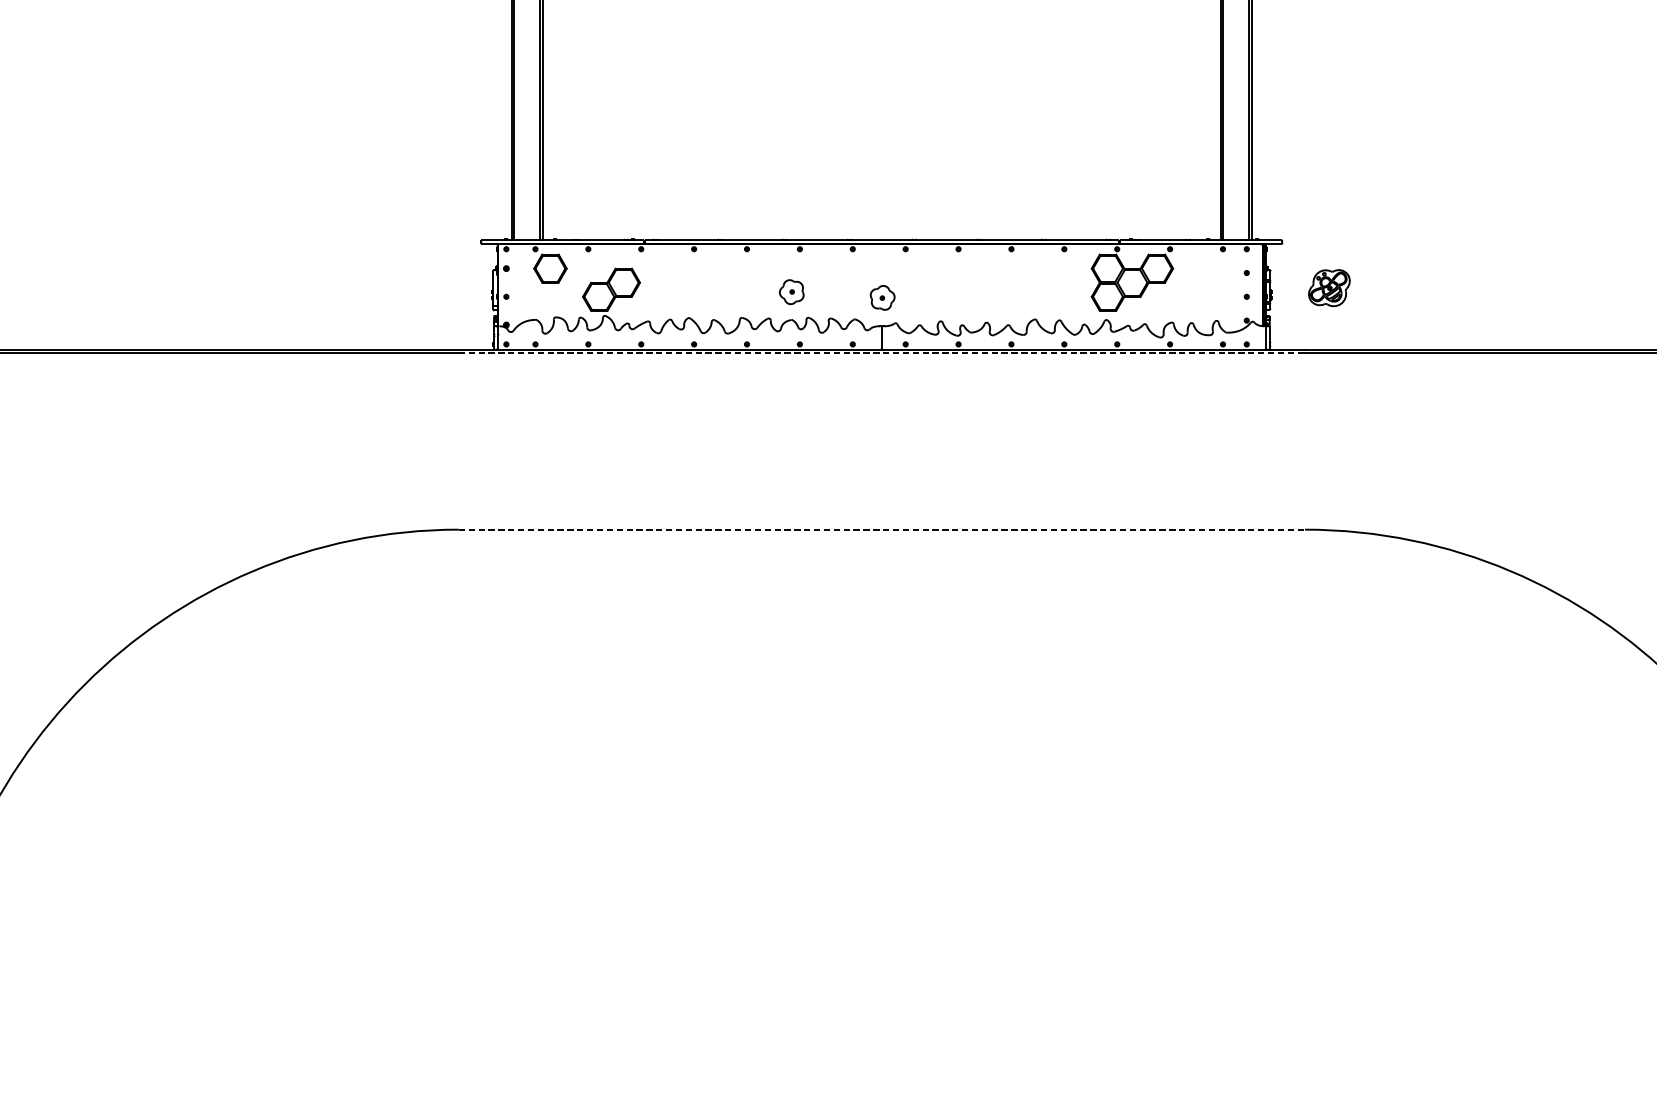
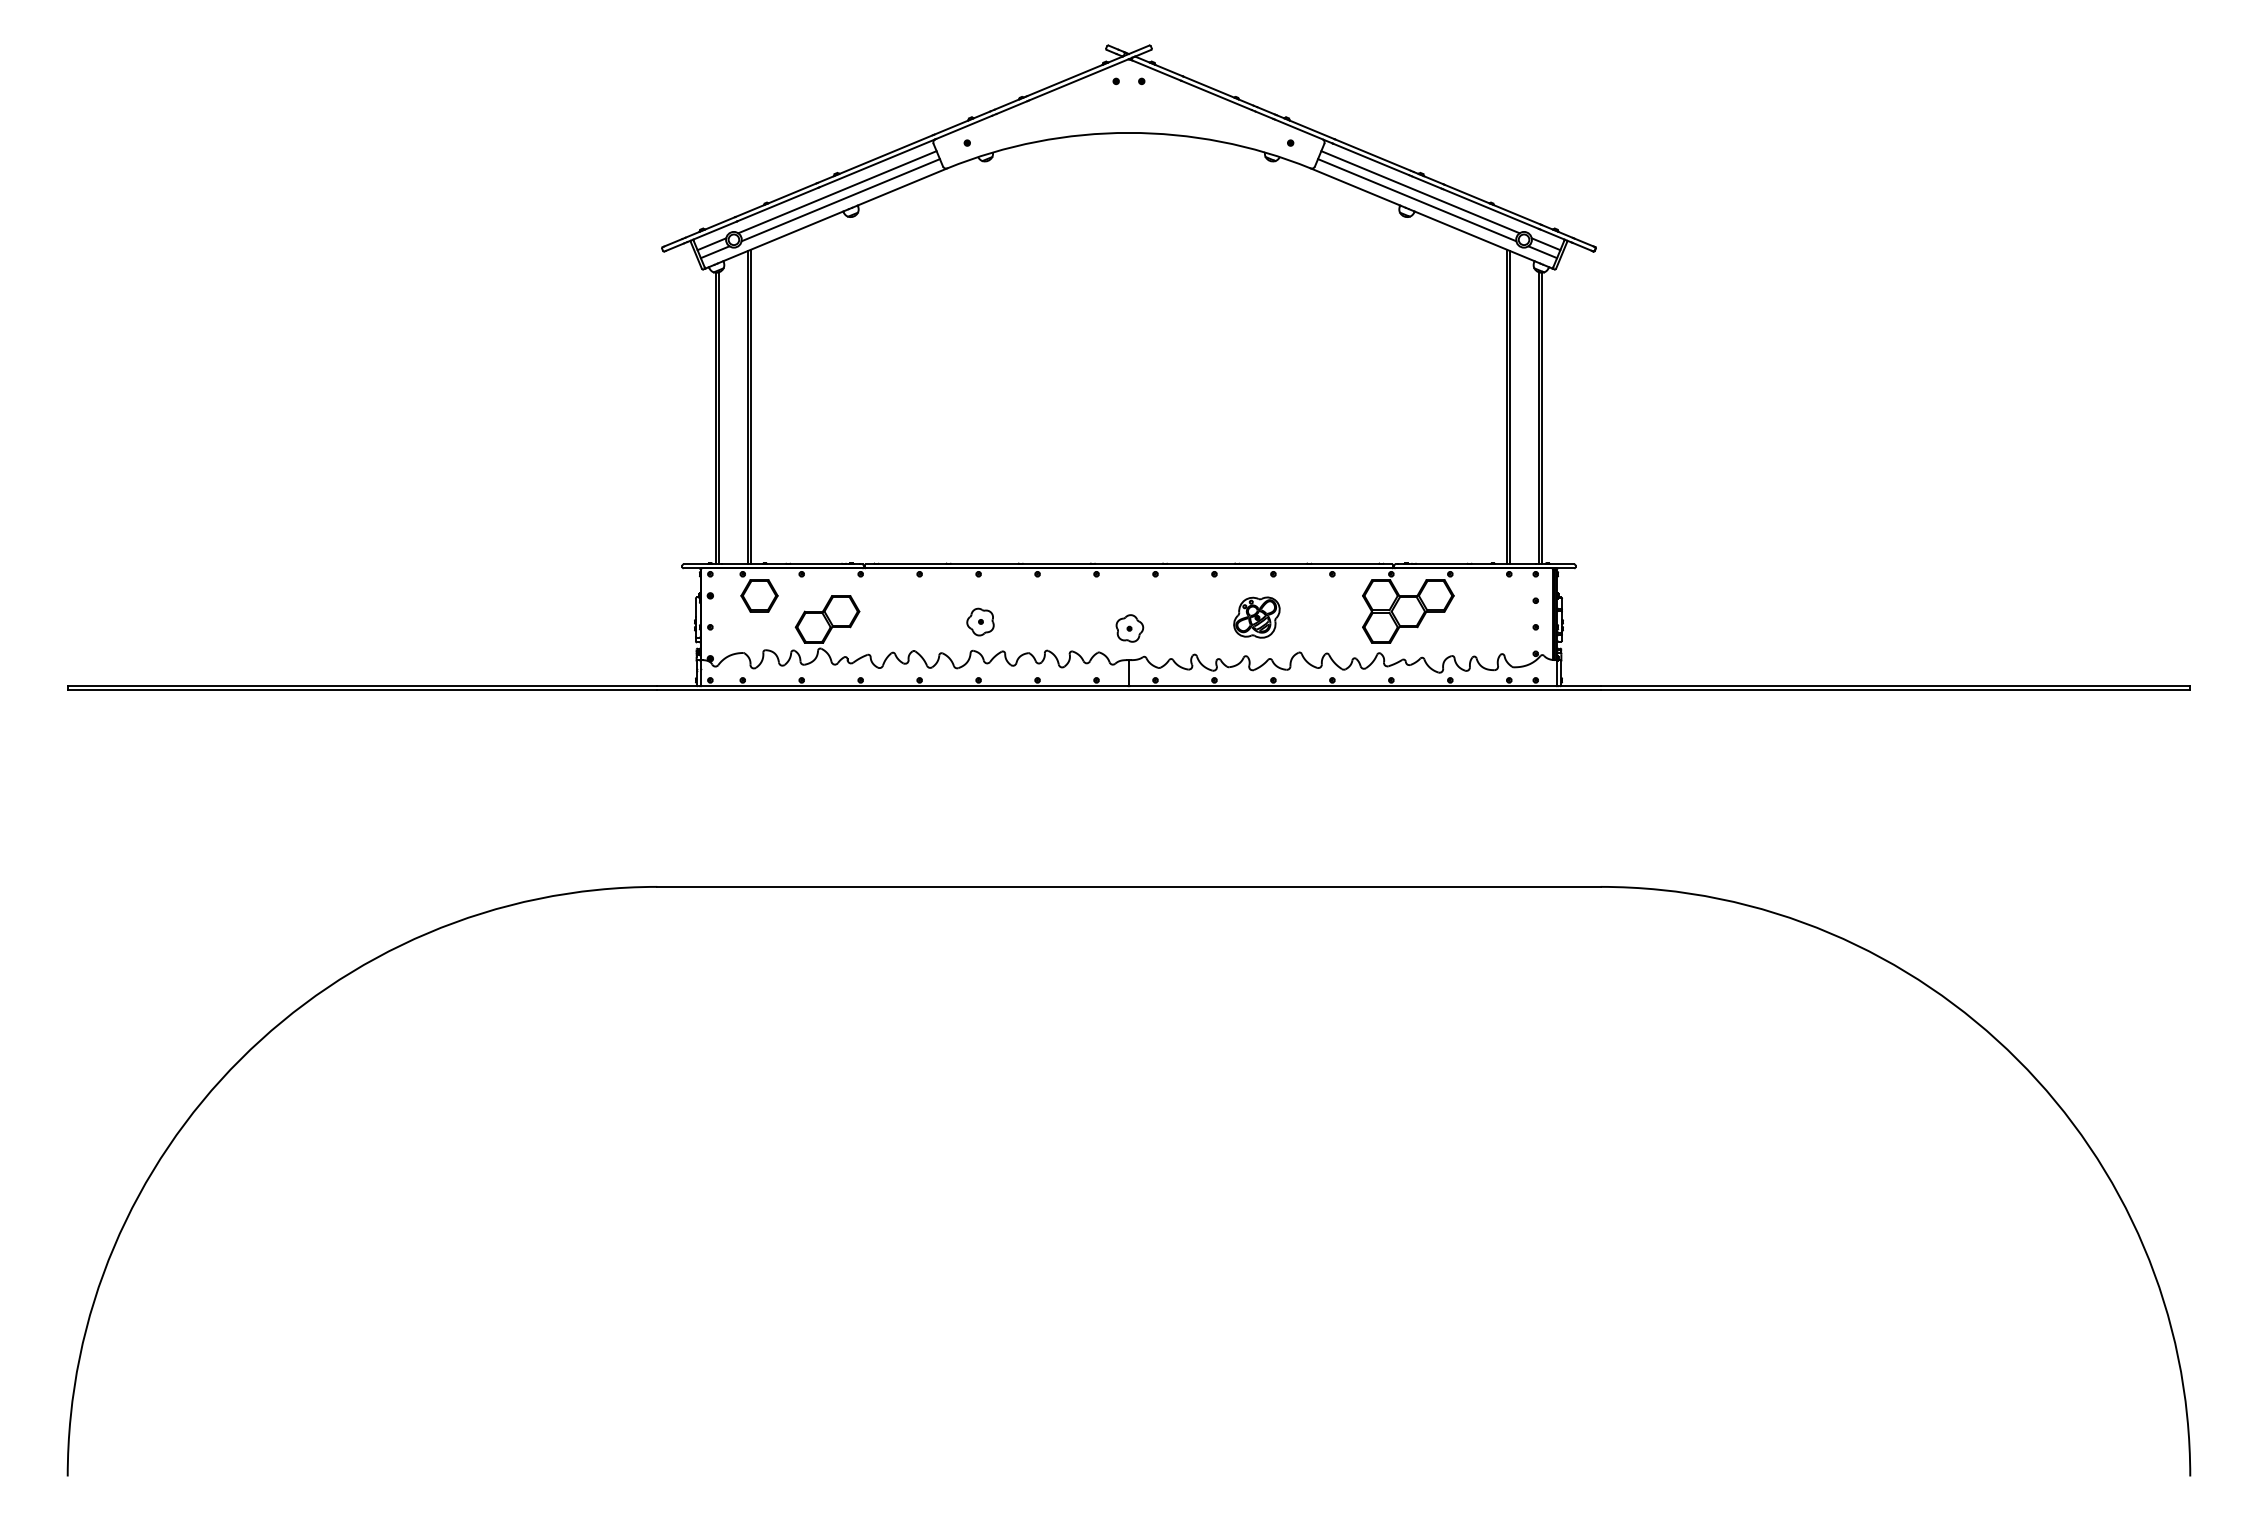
part: (1329, 288) -> (1256, 617), moved
part: (791, 291) -> (980, 621), moved
line: (882, 353) -> (1129, 690), dashed -> solid
line: (882, 529) -> (1129, 886), dashed -> solid

